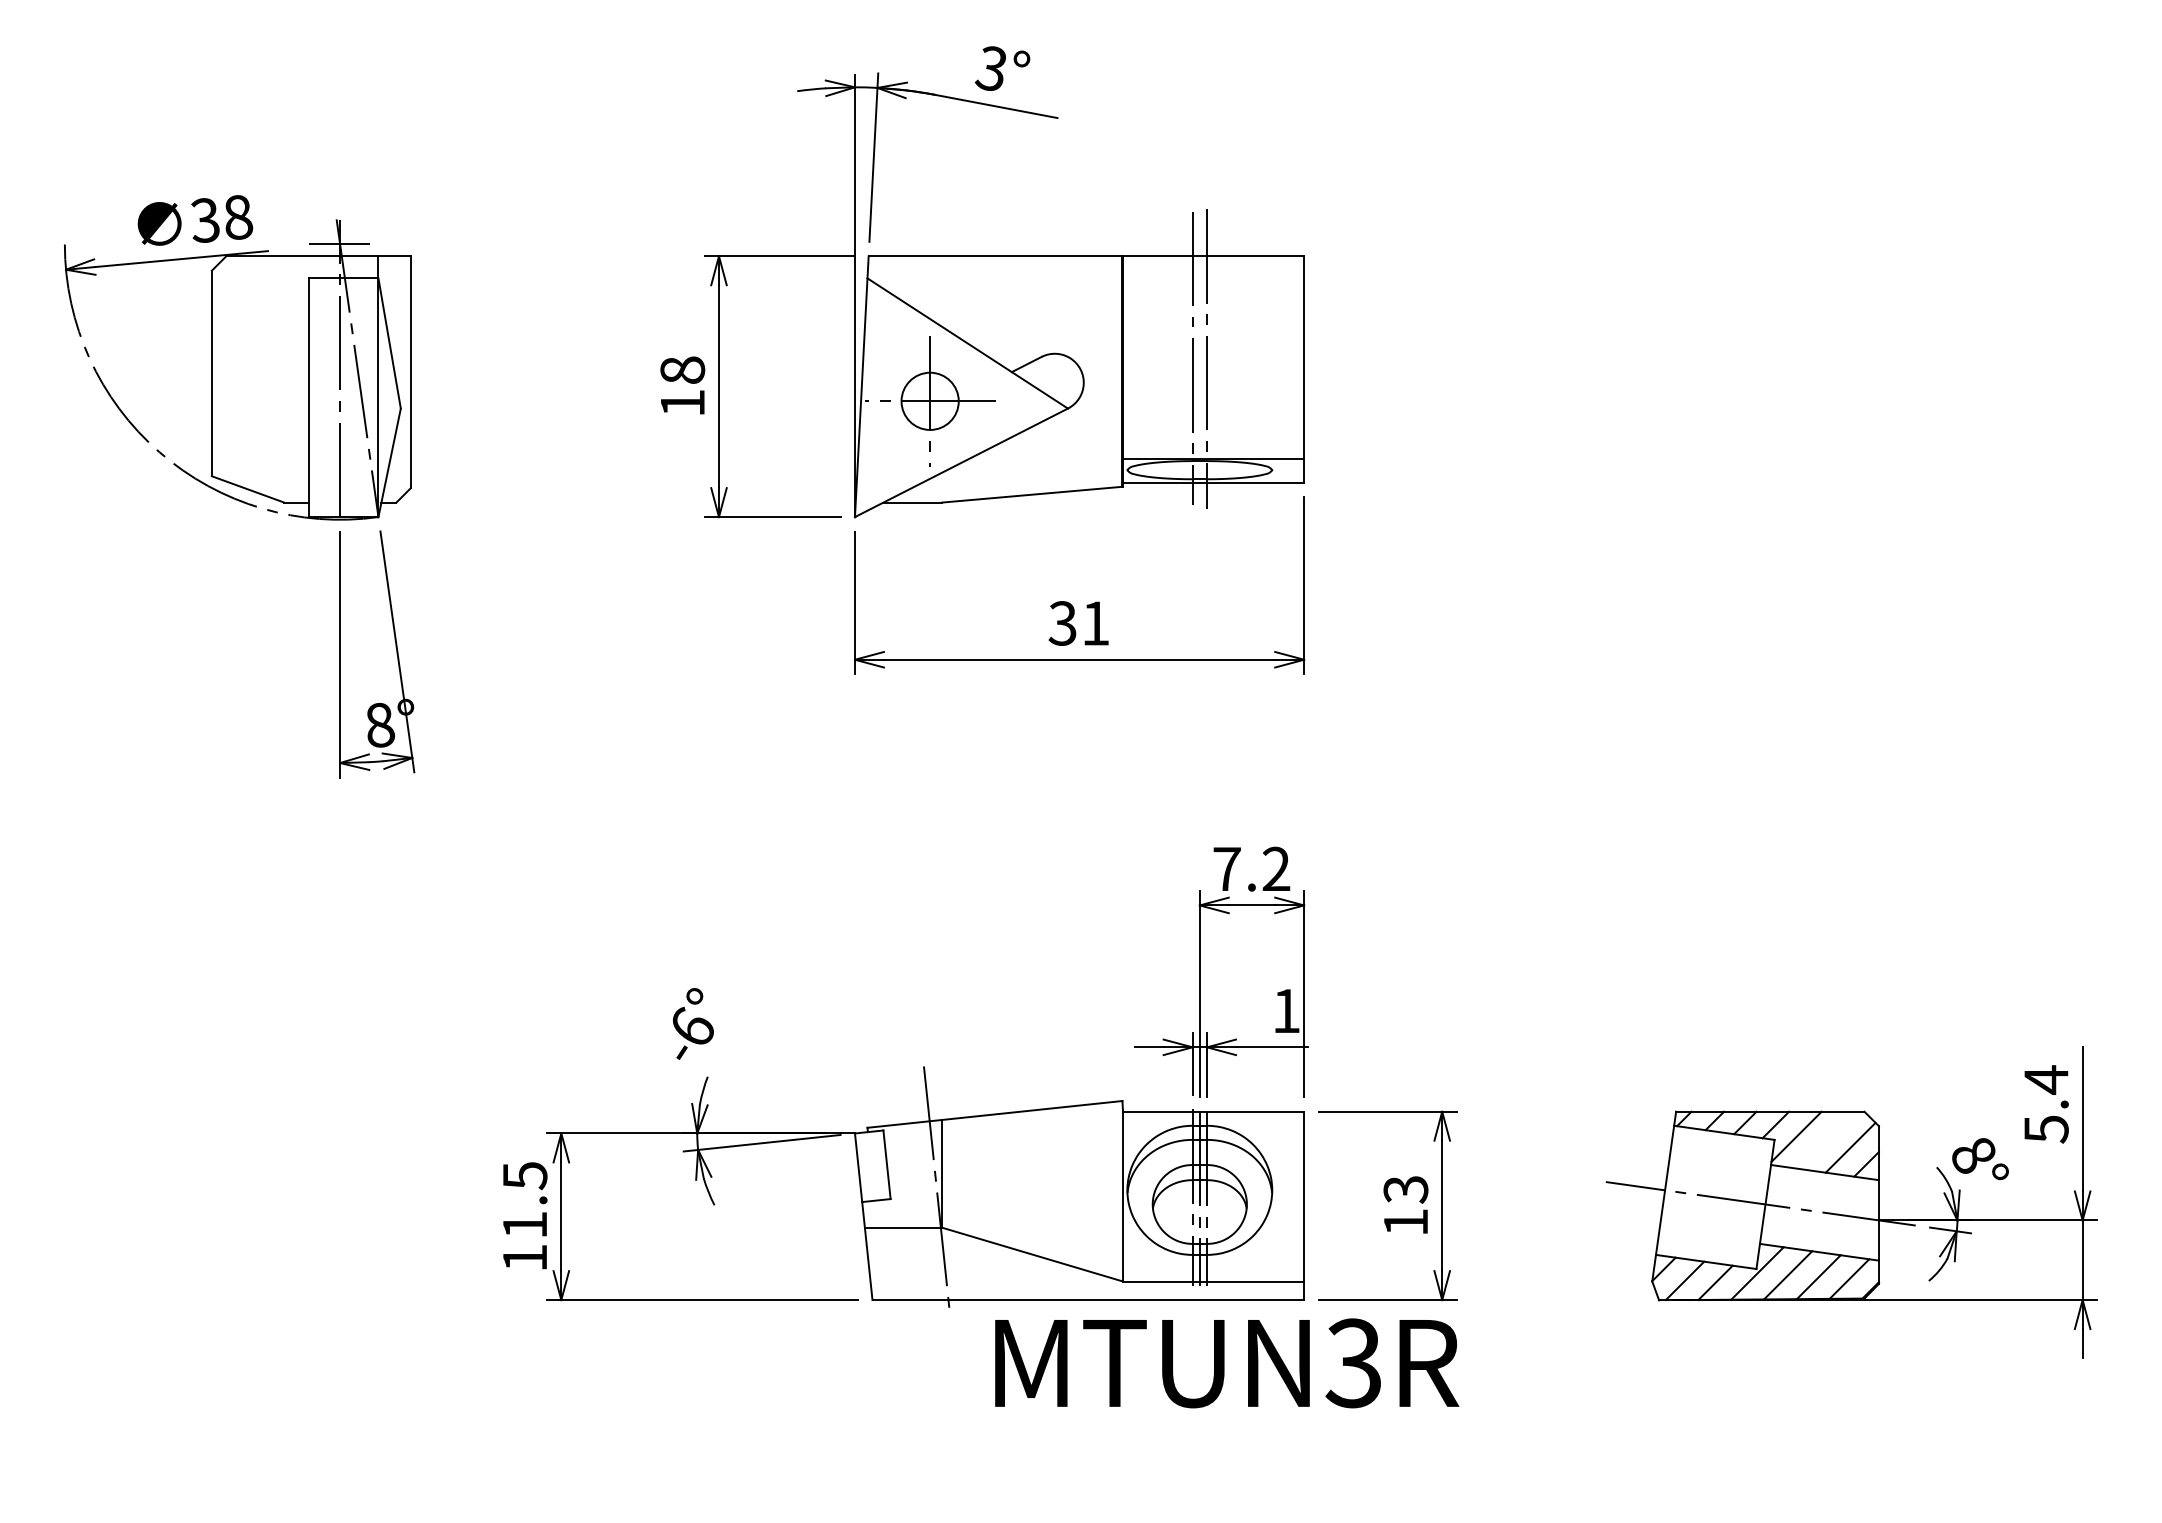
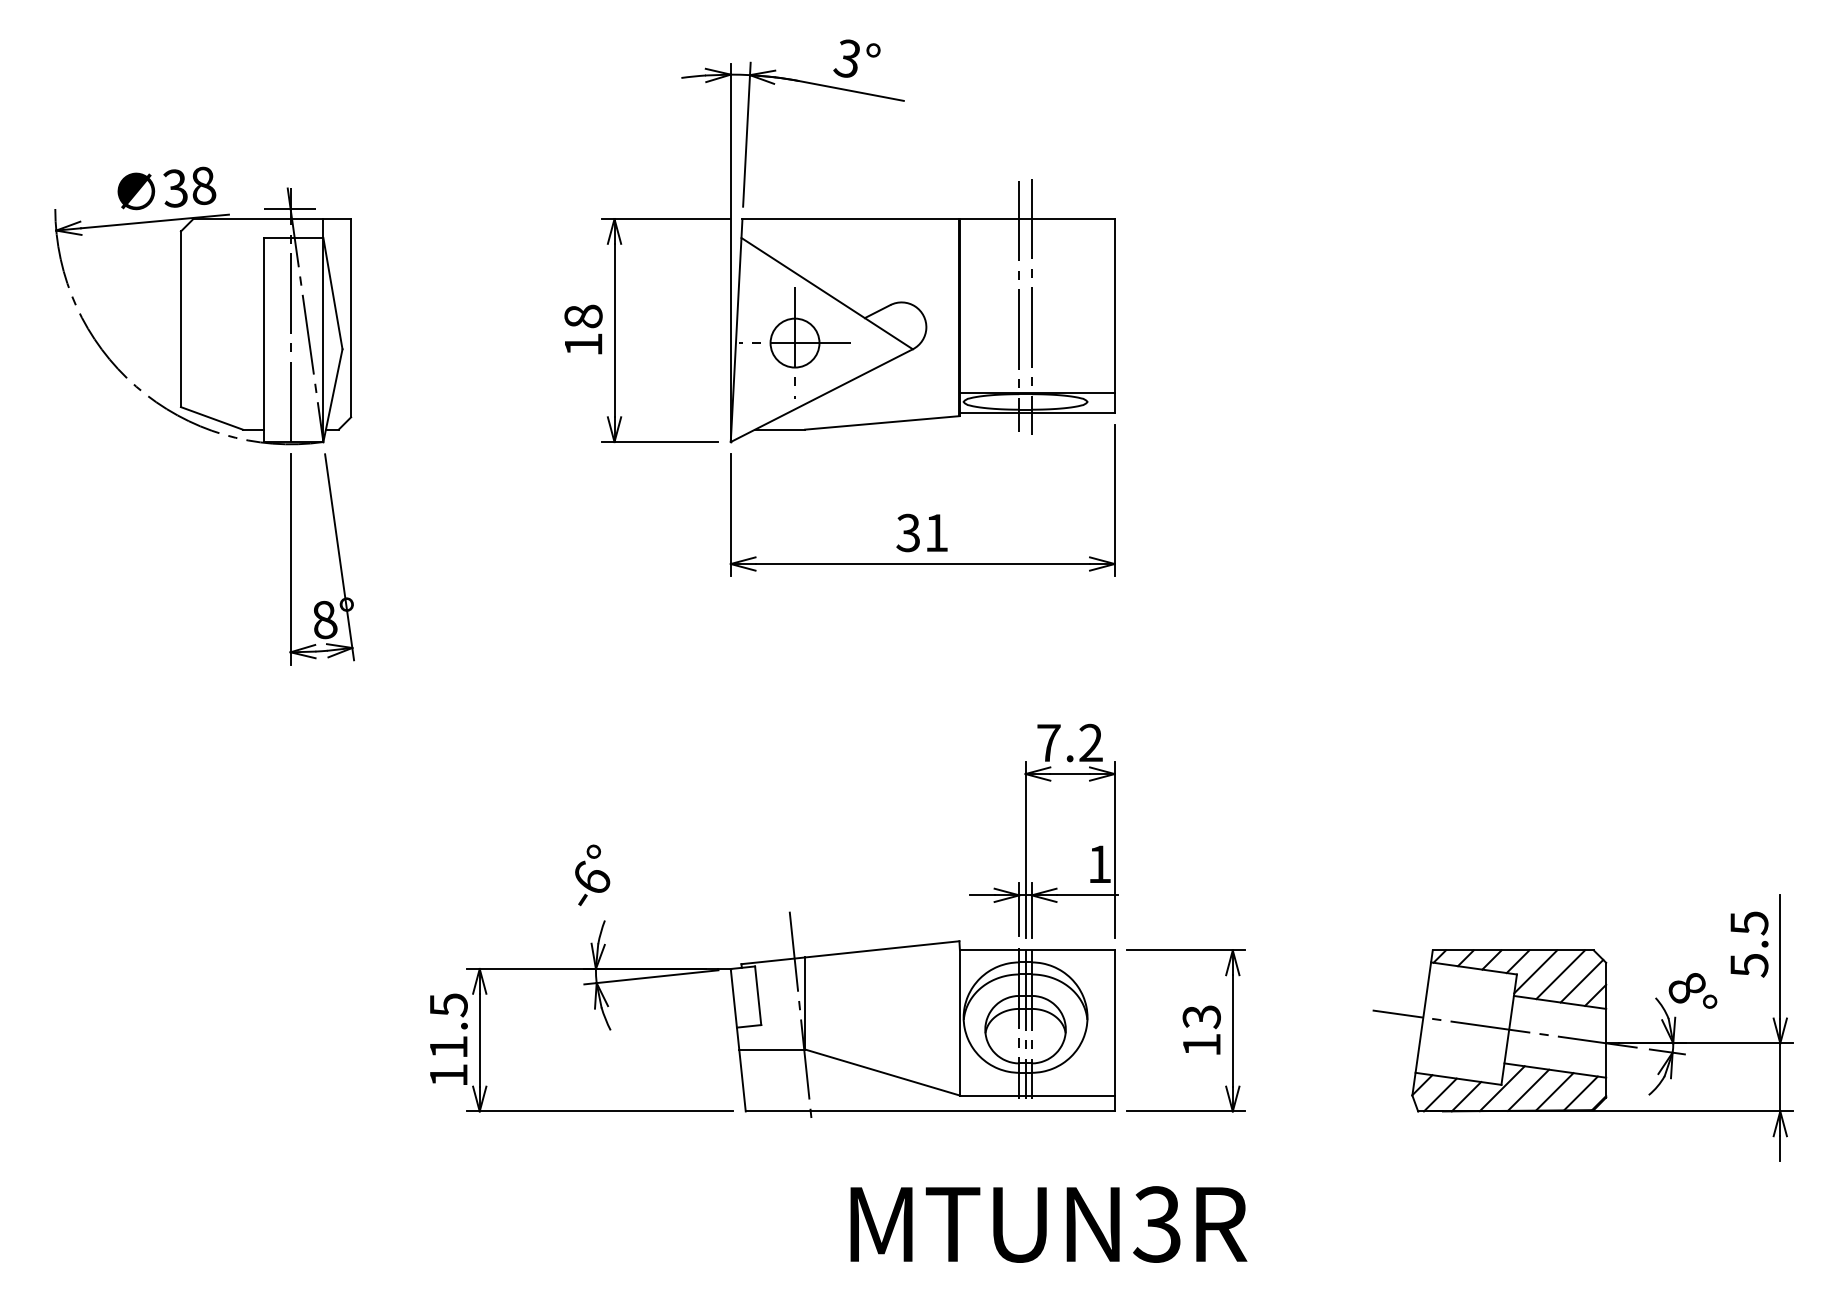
text: (2046, 1079) -> (1749, 922), 5.4 -> 5.5
line: (1825, 1139) -> (1560, 974), added
text: (1227, 1363) -> (1049, 1224), moved

